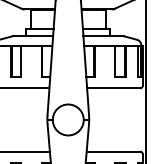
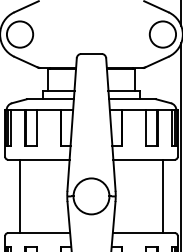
line: (6, 120) -> (19, 196), added
line: (130, 120) -> (163, 196), added

